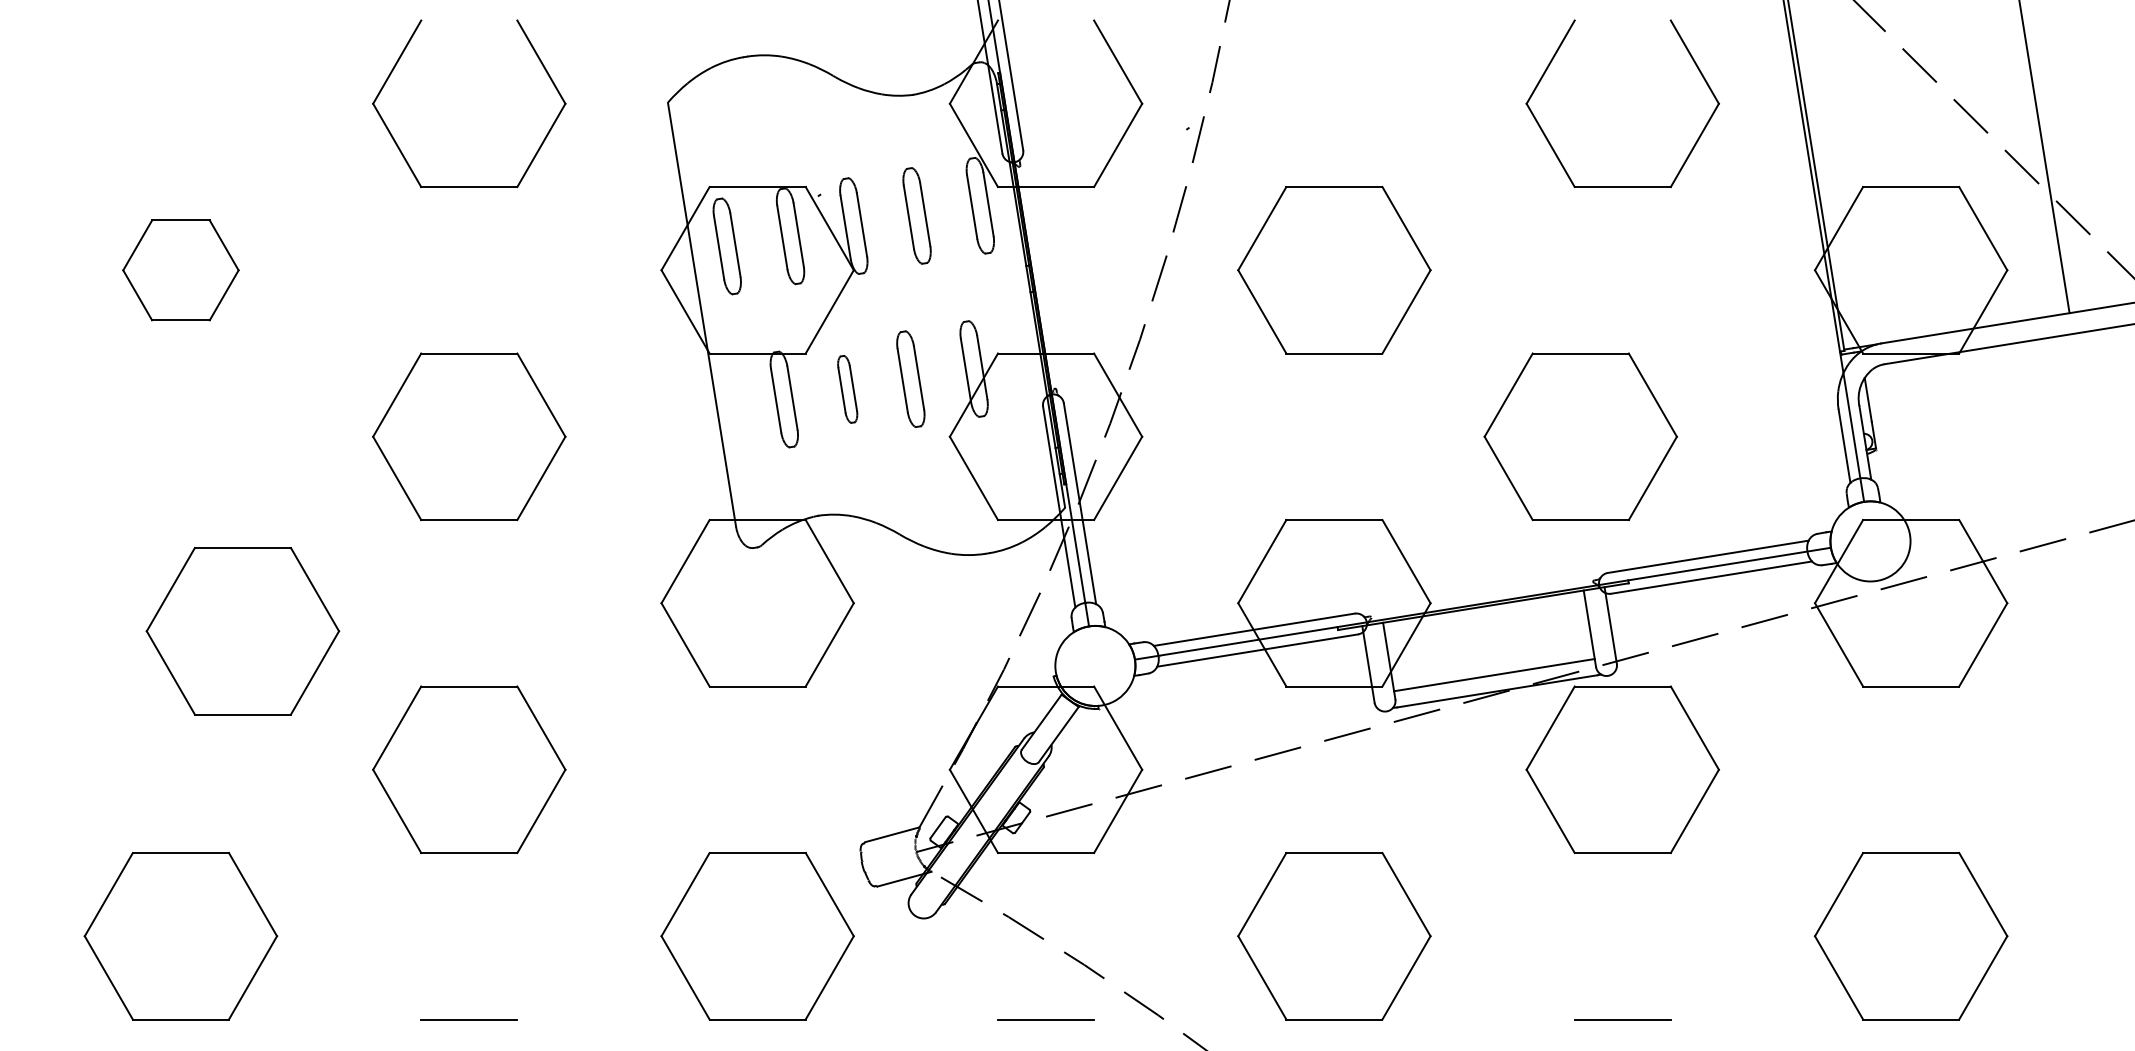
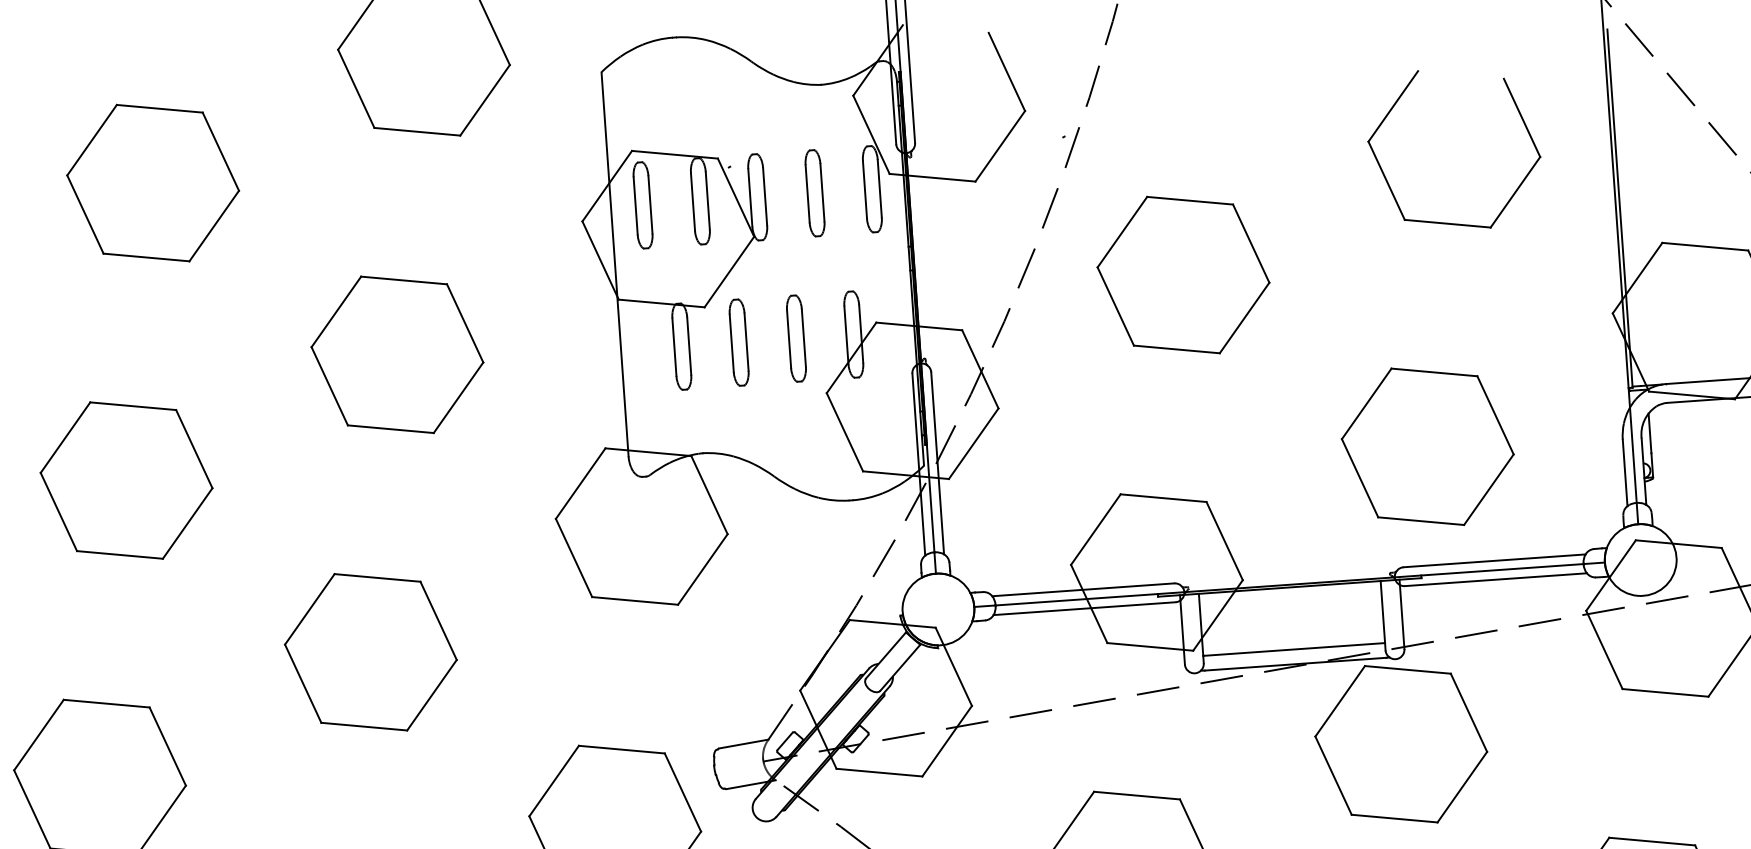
part: (180, 270) -> (152, 183), size x1.67
part: (847, 389) -> (739, 342), size x1.43
part: (1580, 436) -> (1427, 446), moved
part: (242, 631) -> (126, 480), moved

